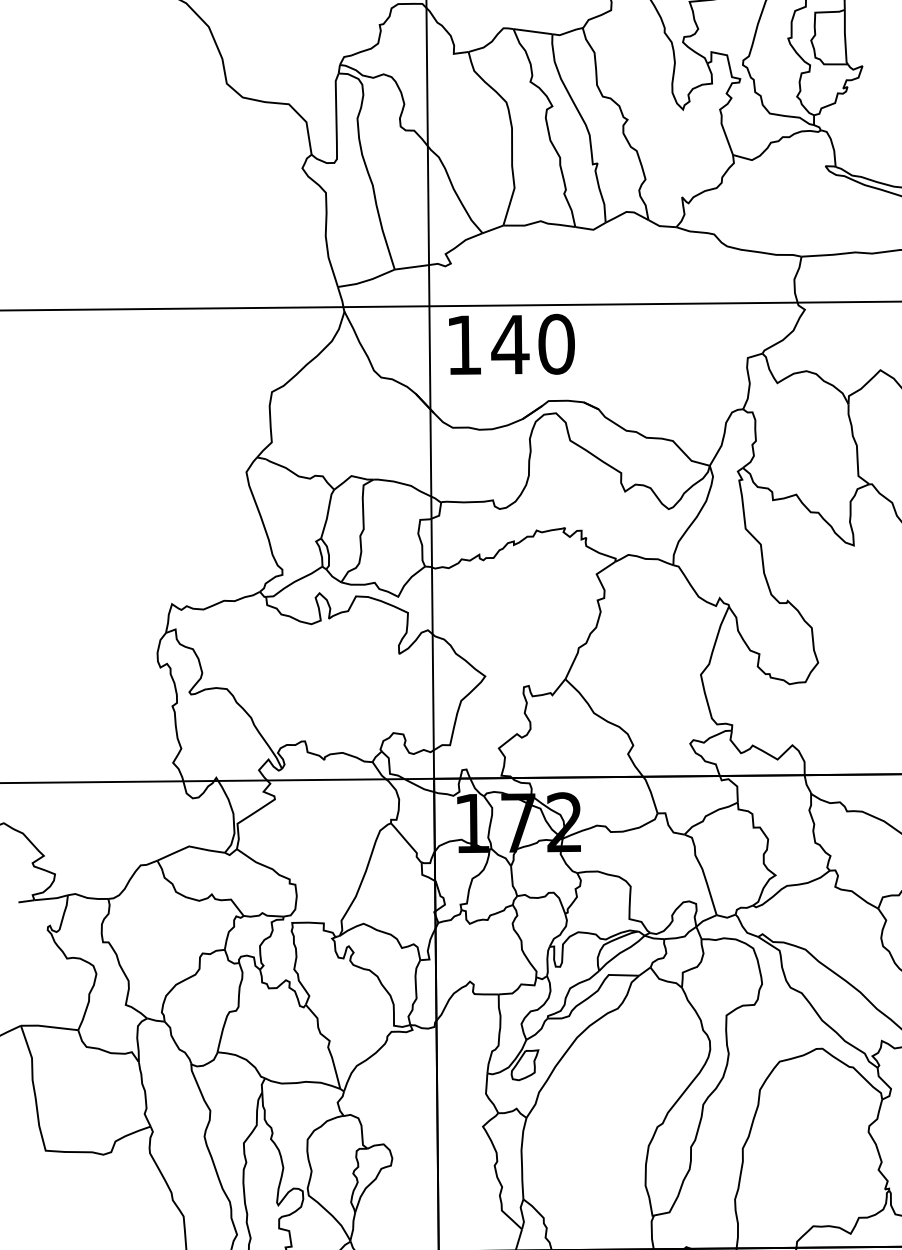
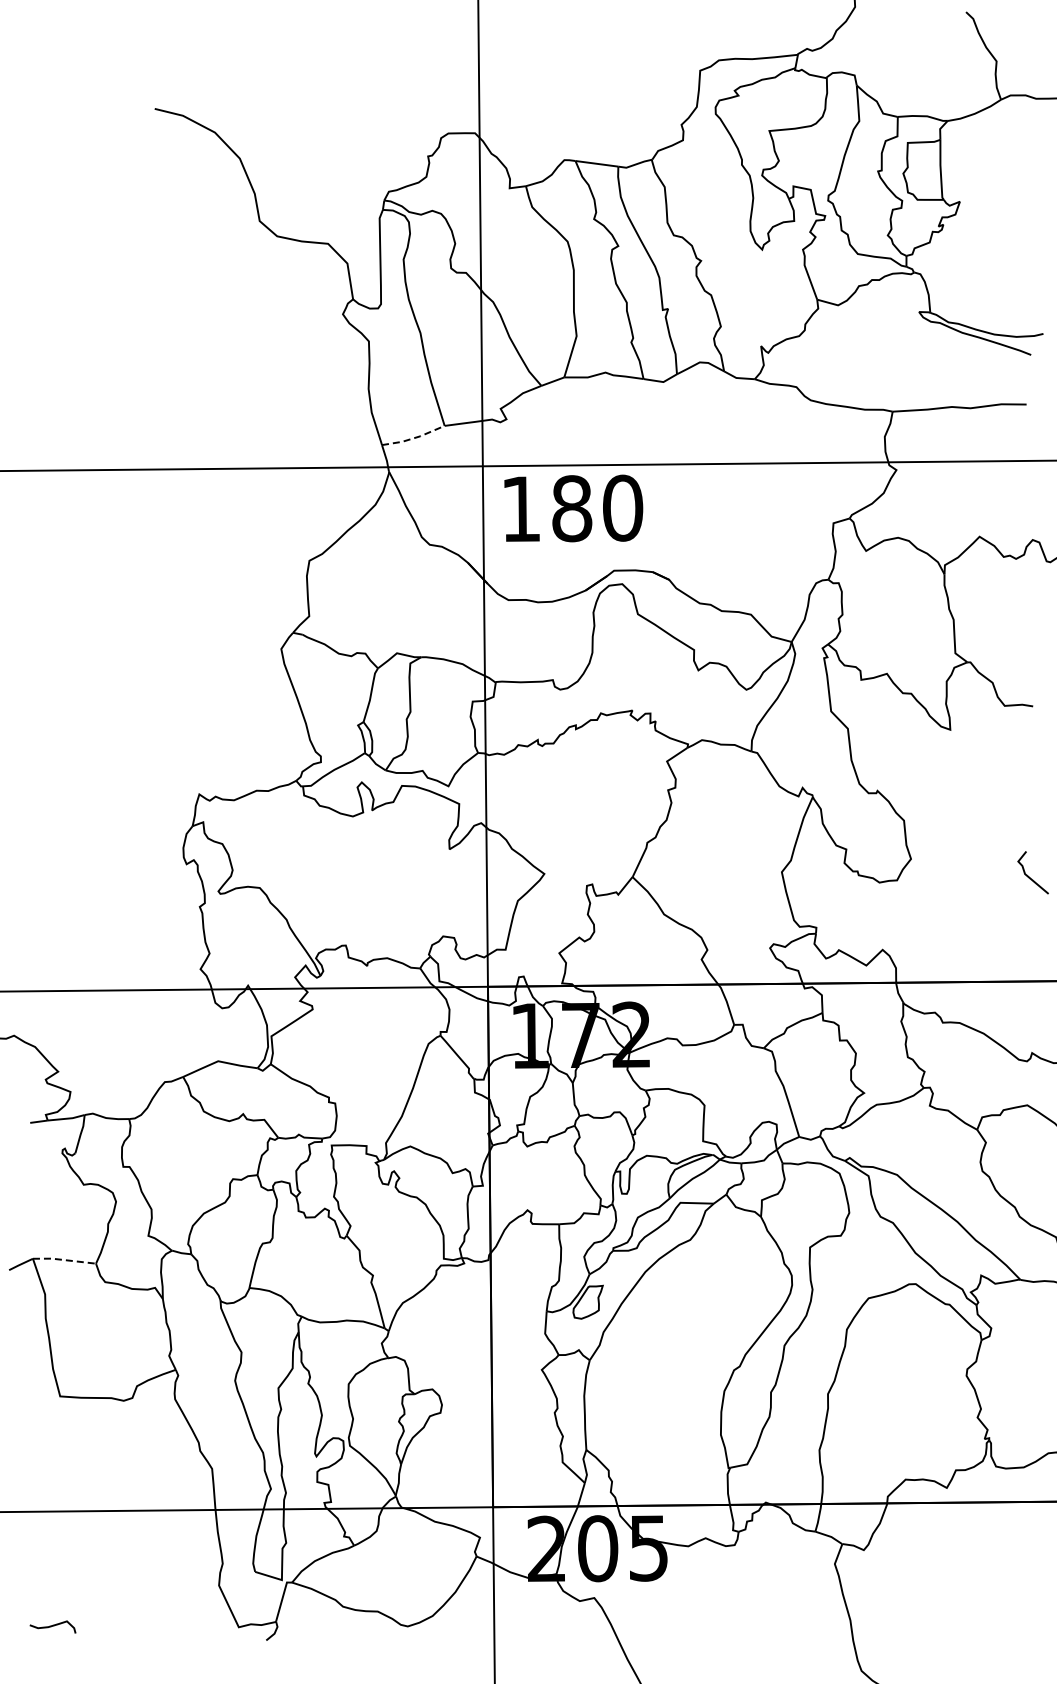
line: (367, 281) -> (414, 438), solid -> dashed
text: (509, 344) -> (571, 508), 140 -> 180
line: (48, 1027) -> (63, 1260), solid -> dashed

